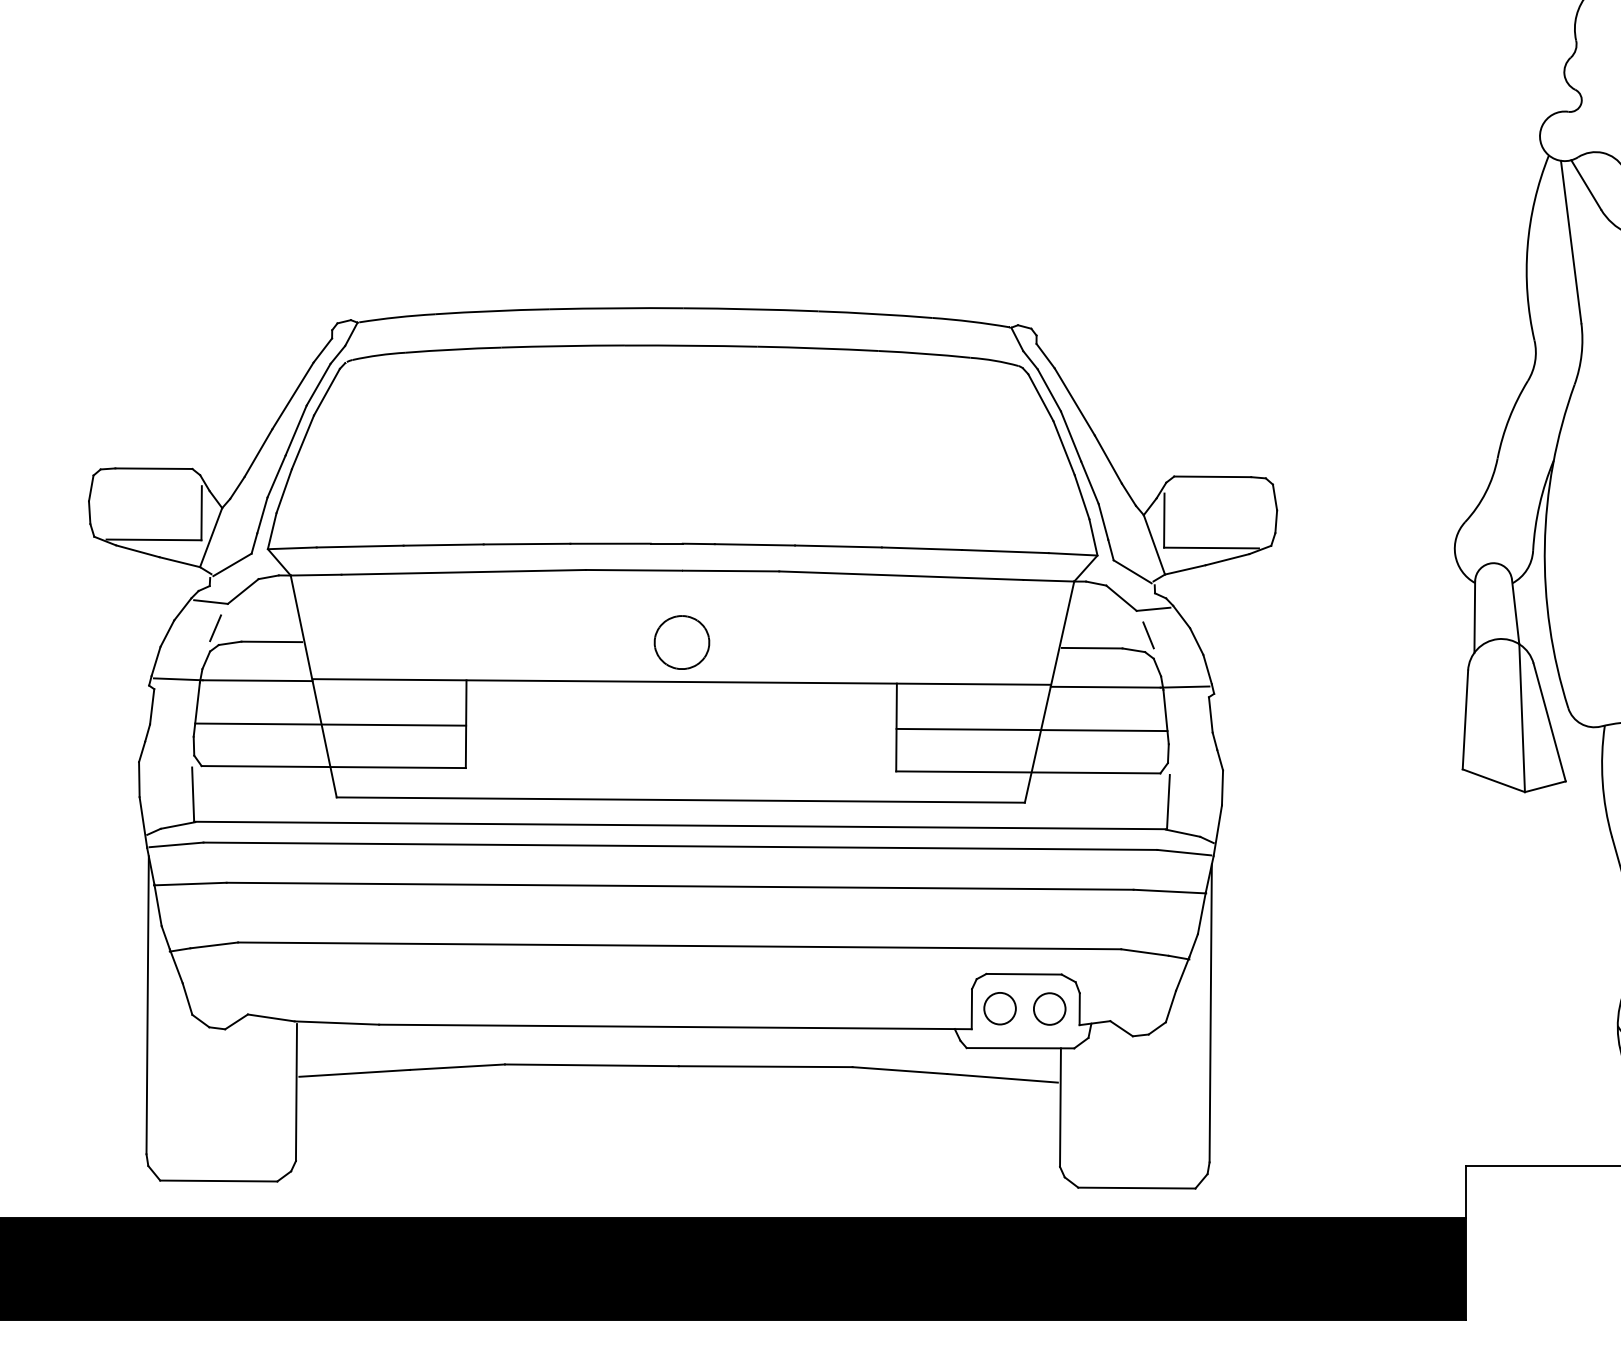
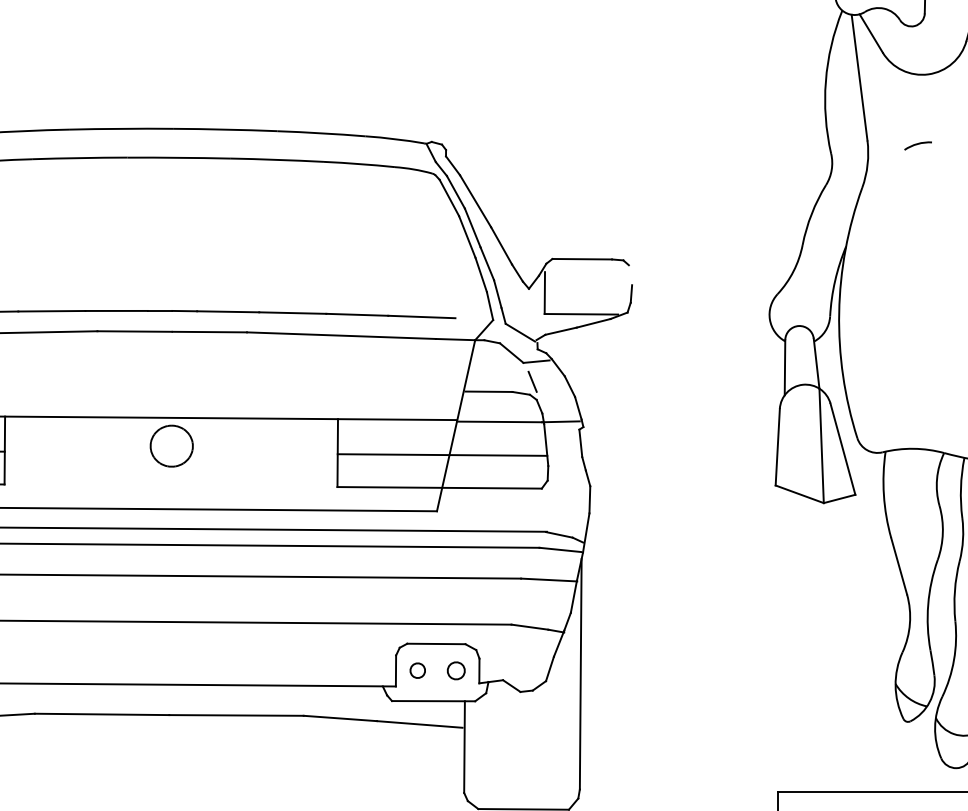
line: (1274, 497) -> (630, 275), removed
line: (1154, 544) -> (537, 311), removed
line: (1072, 554) -> (473, 319), removed
part: (681, 642) -> (171, 446), moved
line: (1168, 802) -> (548, 511), removed
part: (999, 1008) -> (417, 670), size x0.6
part: (1049, 1008) -> (456, 670), size x0.7

